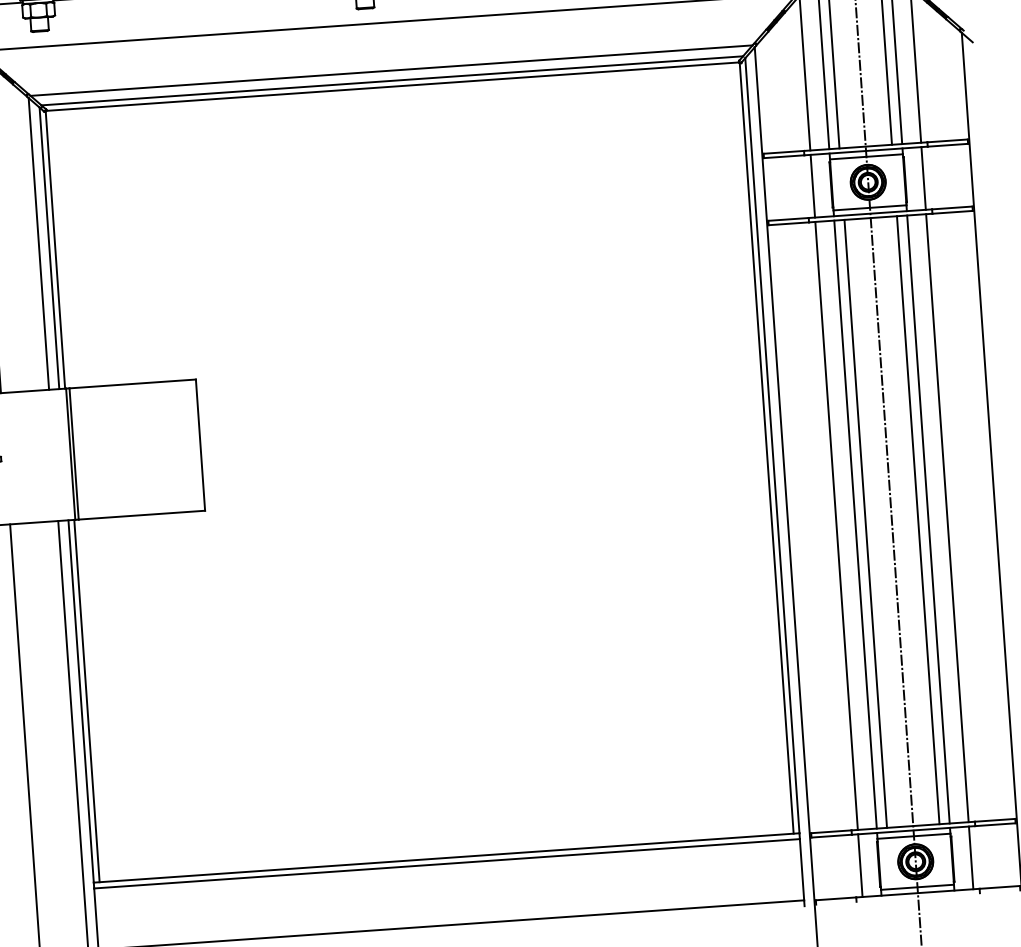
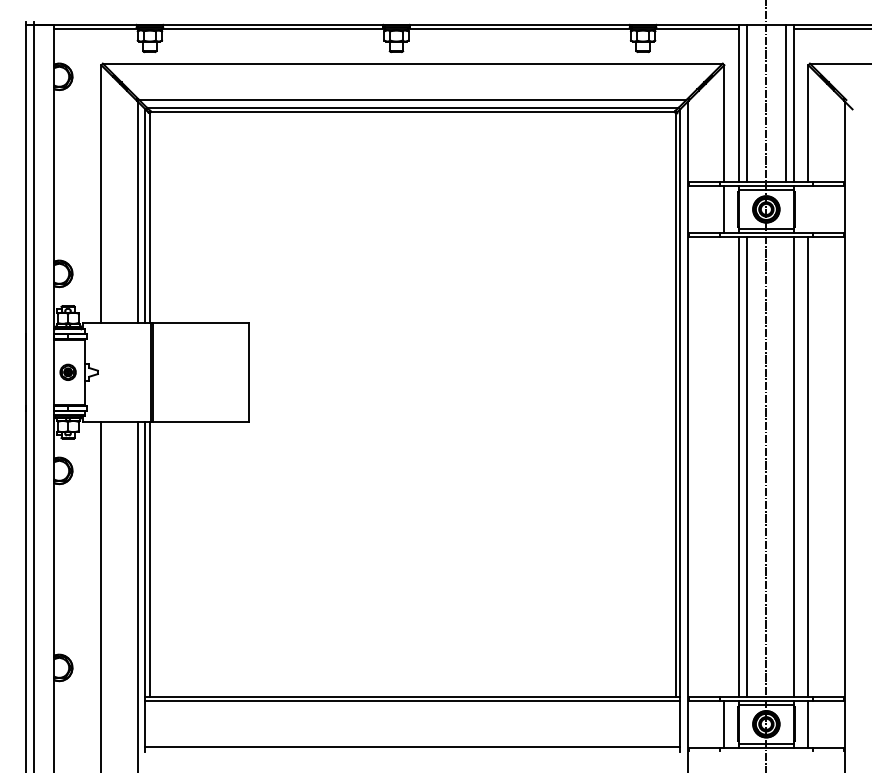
line: (923, 178) -> (808, 209), removed
line: (918, 519) -> (786, 466), removed
line: (836, 525) -> (724, 466), removed

